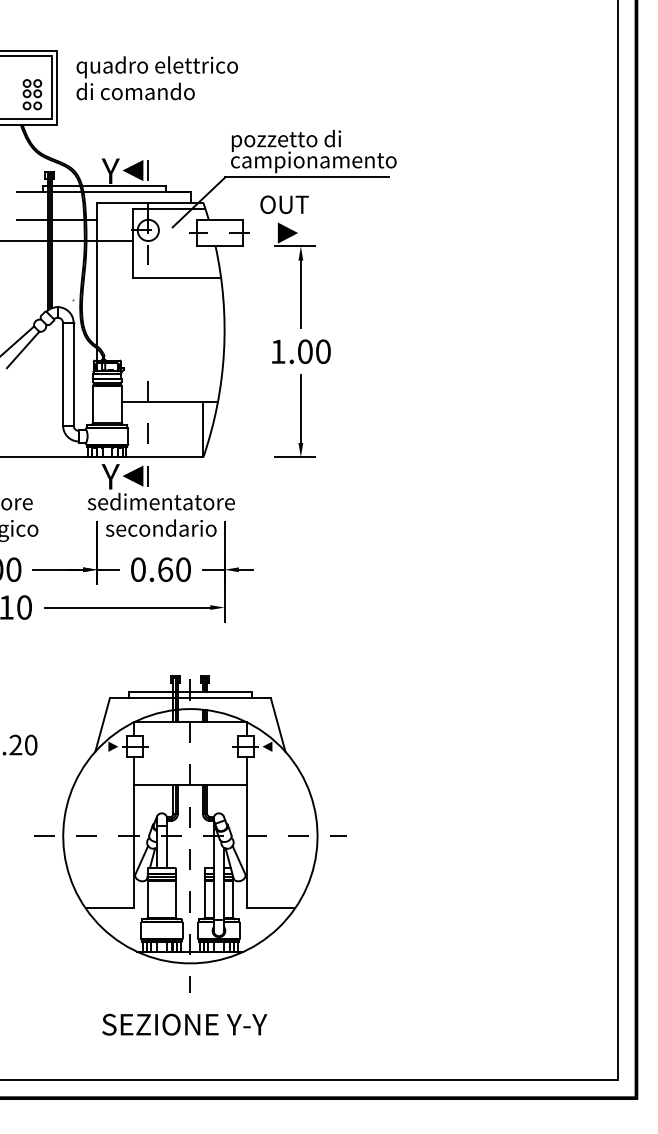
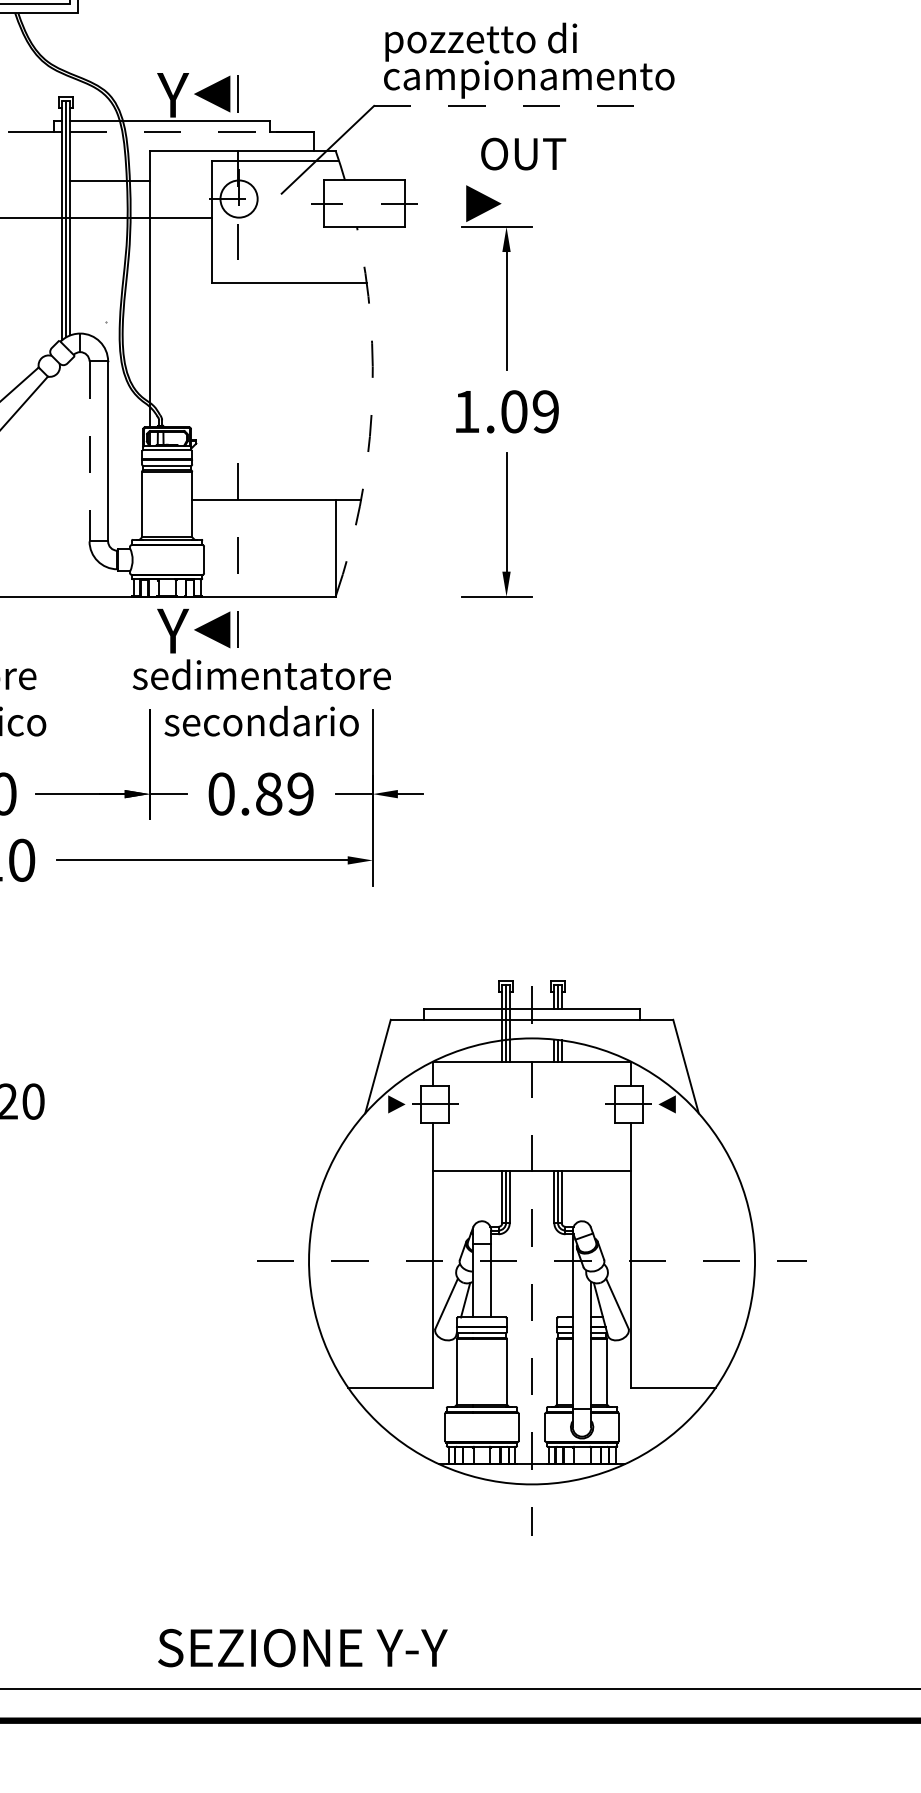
line: (306, 177) -> (516, 106), solid -> dashed
line: (109, 192) -> (170, 132), solid -> dashed
text: (284, 204) -> (523, 153), moved
line: (32, 220) -> (35, 181), removed
text: (322, 351) -> (544, 411), 1.00 -> 1.09
arc: (223, 352) -> (370, 413), solid -> dashed
line: (63, 374) -> (90, 451), solid -> dashed
text: (174, 569) -> (284, 793), 0.60 -> 0.89
part: (190, 833) -> (532, 1256), moved
text: (184, 1024) -> (302, 1647), moved

